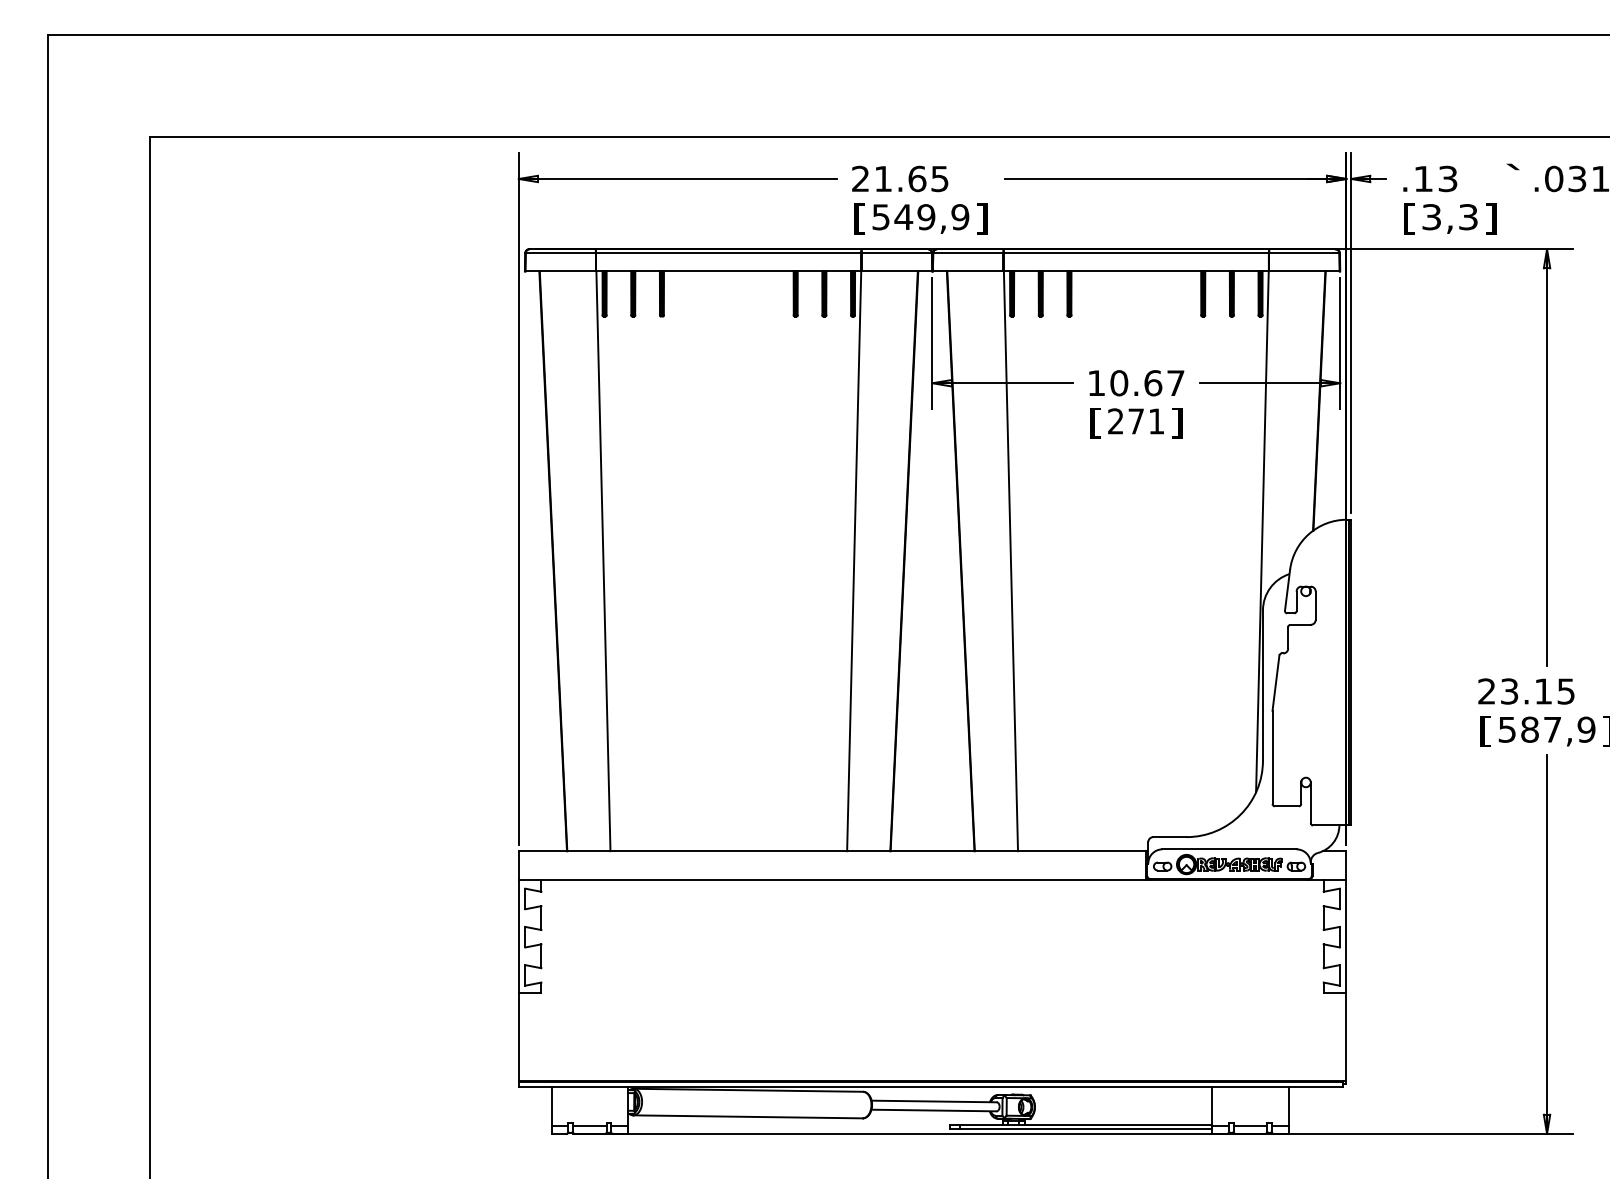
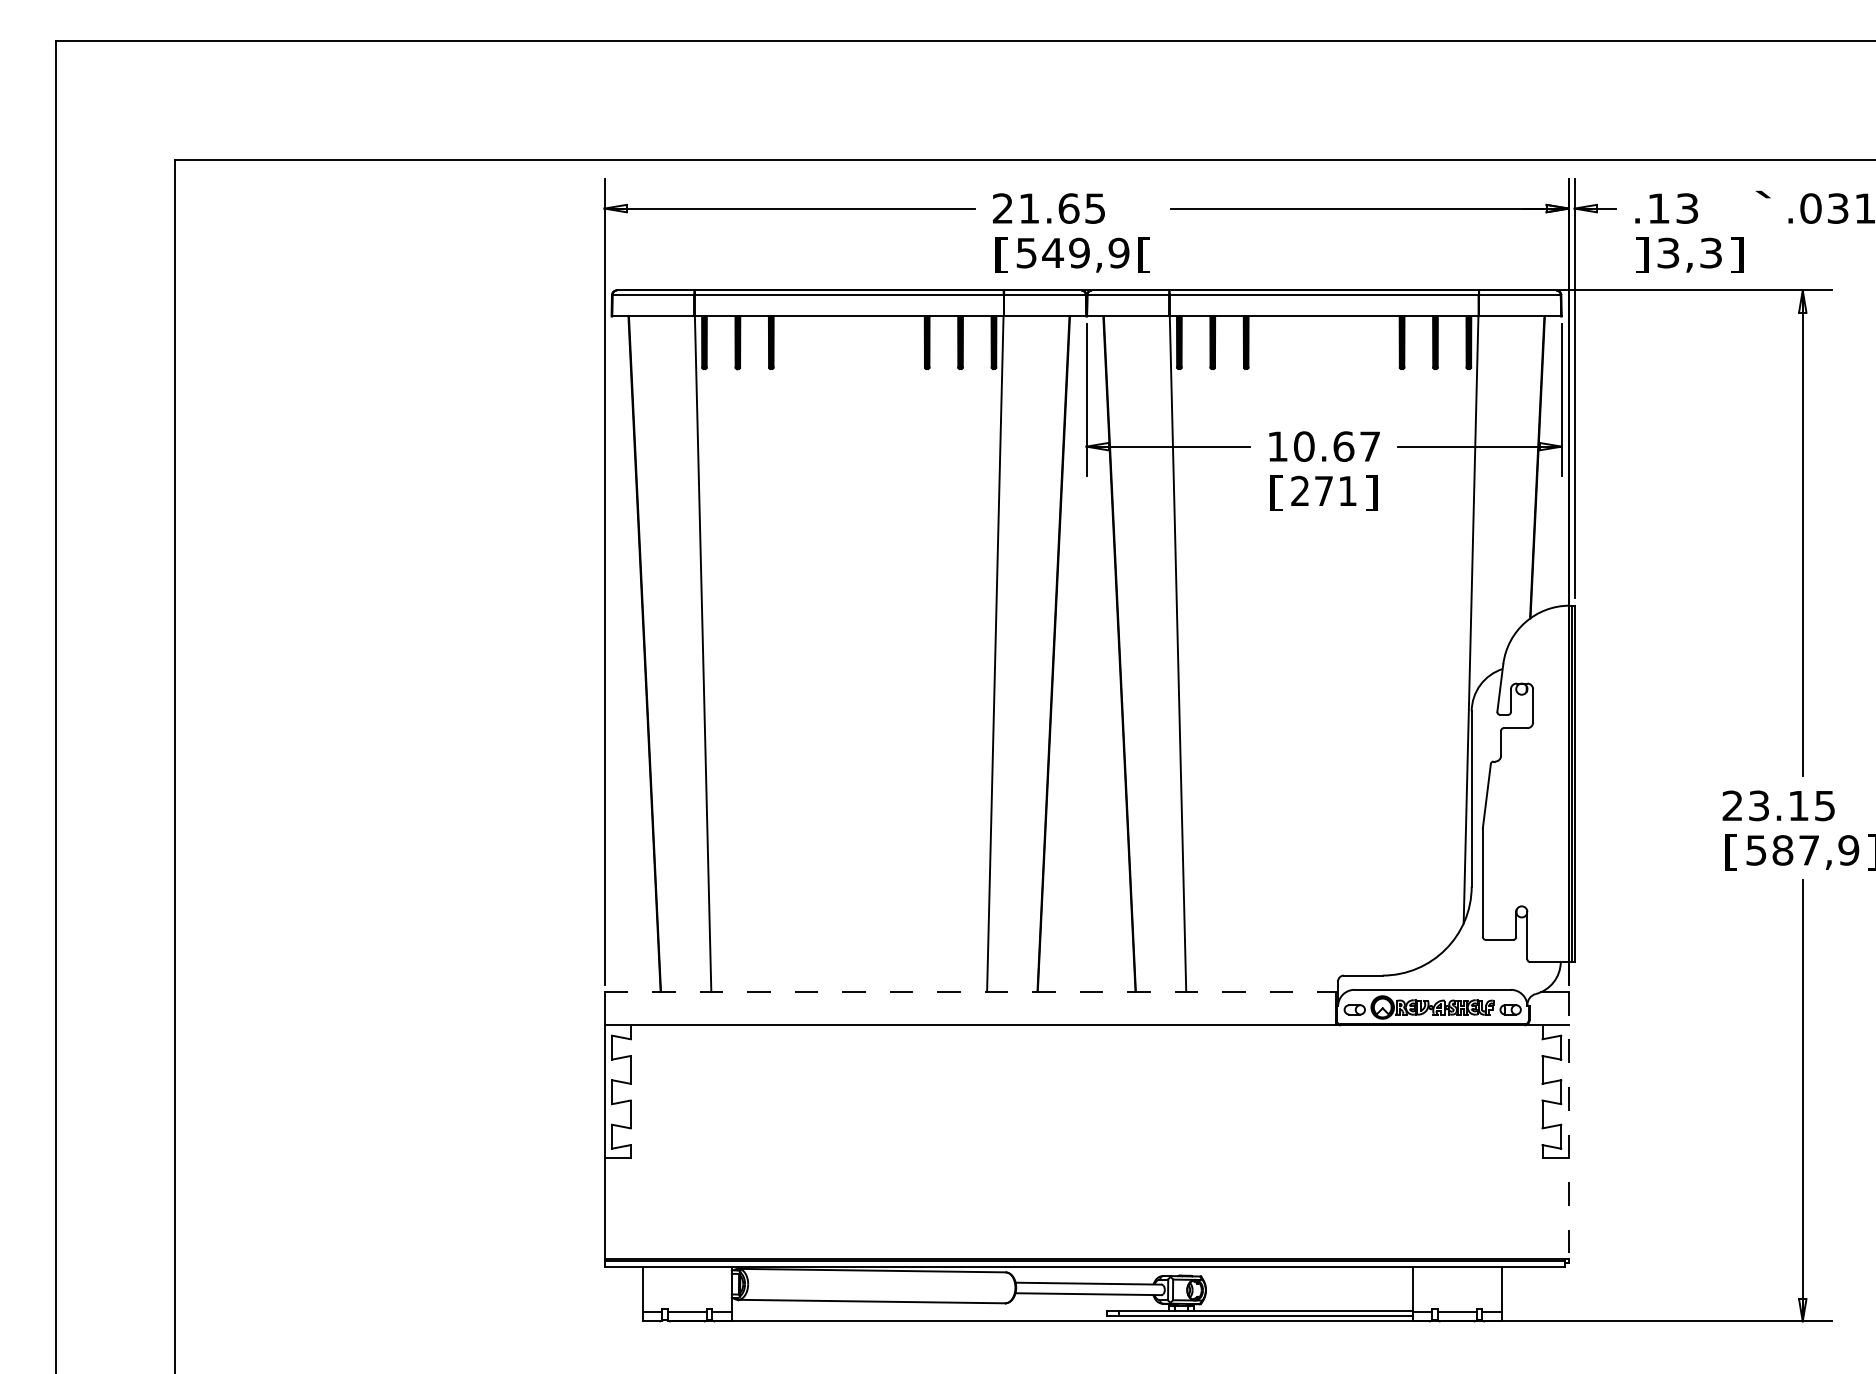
text: (982, 218) -> (1144, 254), ] -> [
text: (1409, 218) -> (1642, 254), [ -> ]
line: (833, 850) -> (971, 991), solid -> dashed
line: (1346, 965) -> (1568, 1125), solid -> dashed

